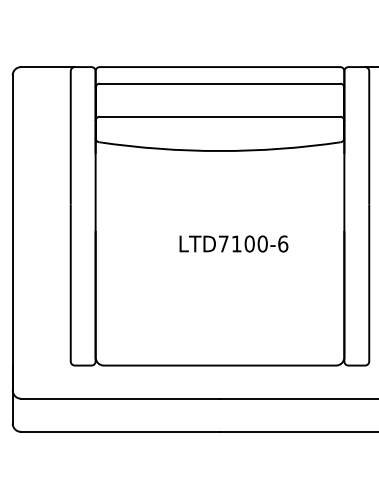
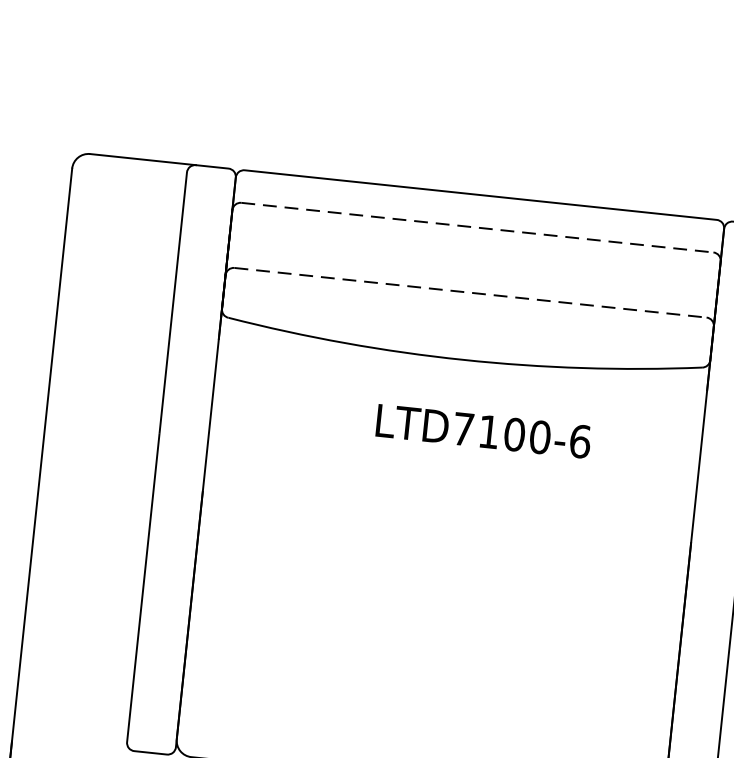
line: (220, 83) -> (478, 227), solid -> dashed
line: (220, 116) -> (471, 292), solid -> dashed
text: (233, 243) -> (482, 430), moved

